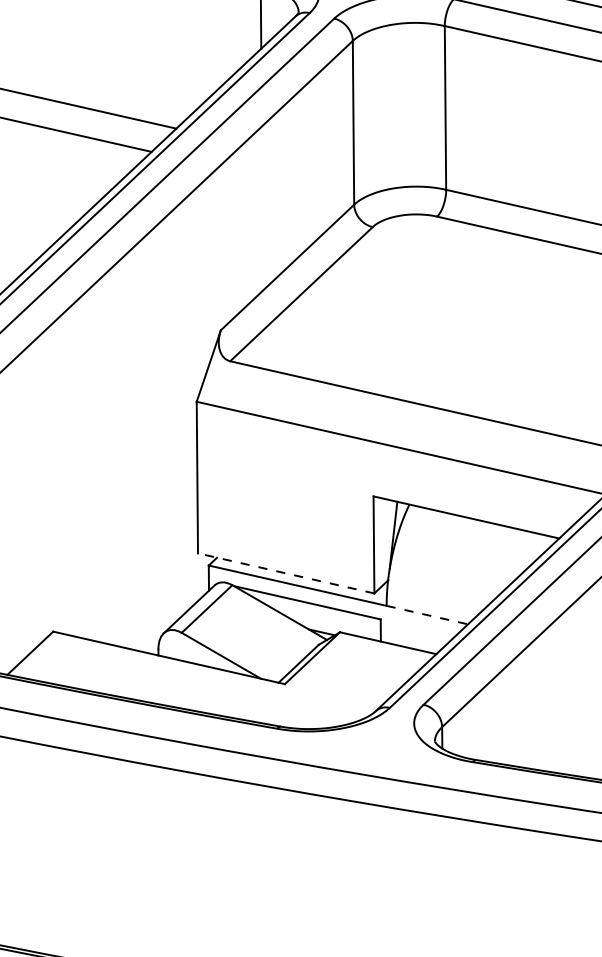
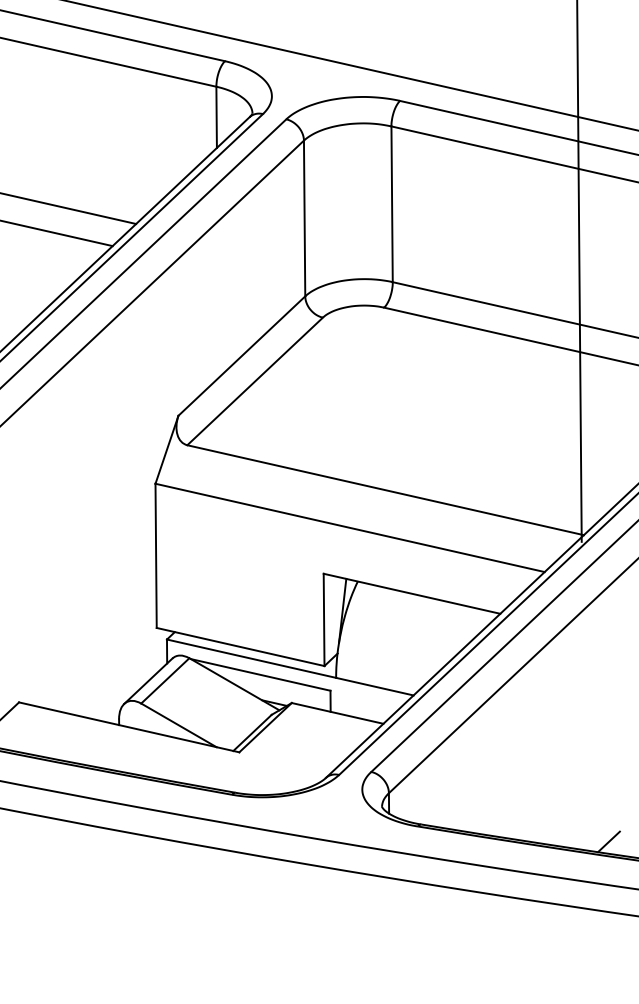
line: (286, 572) -> (240, 646), dashed -> solid
line: (426, 614) -> (374, 686), dashed -> solid

